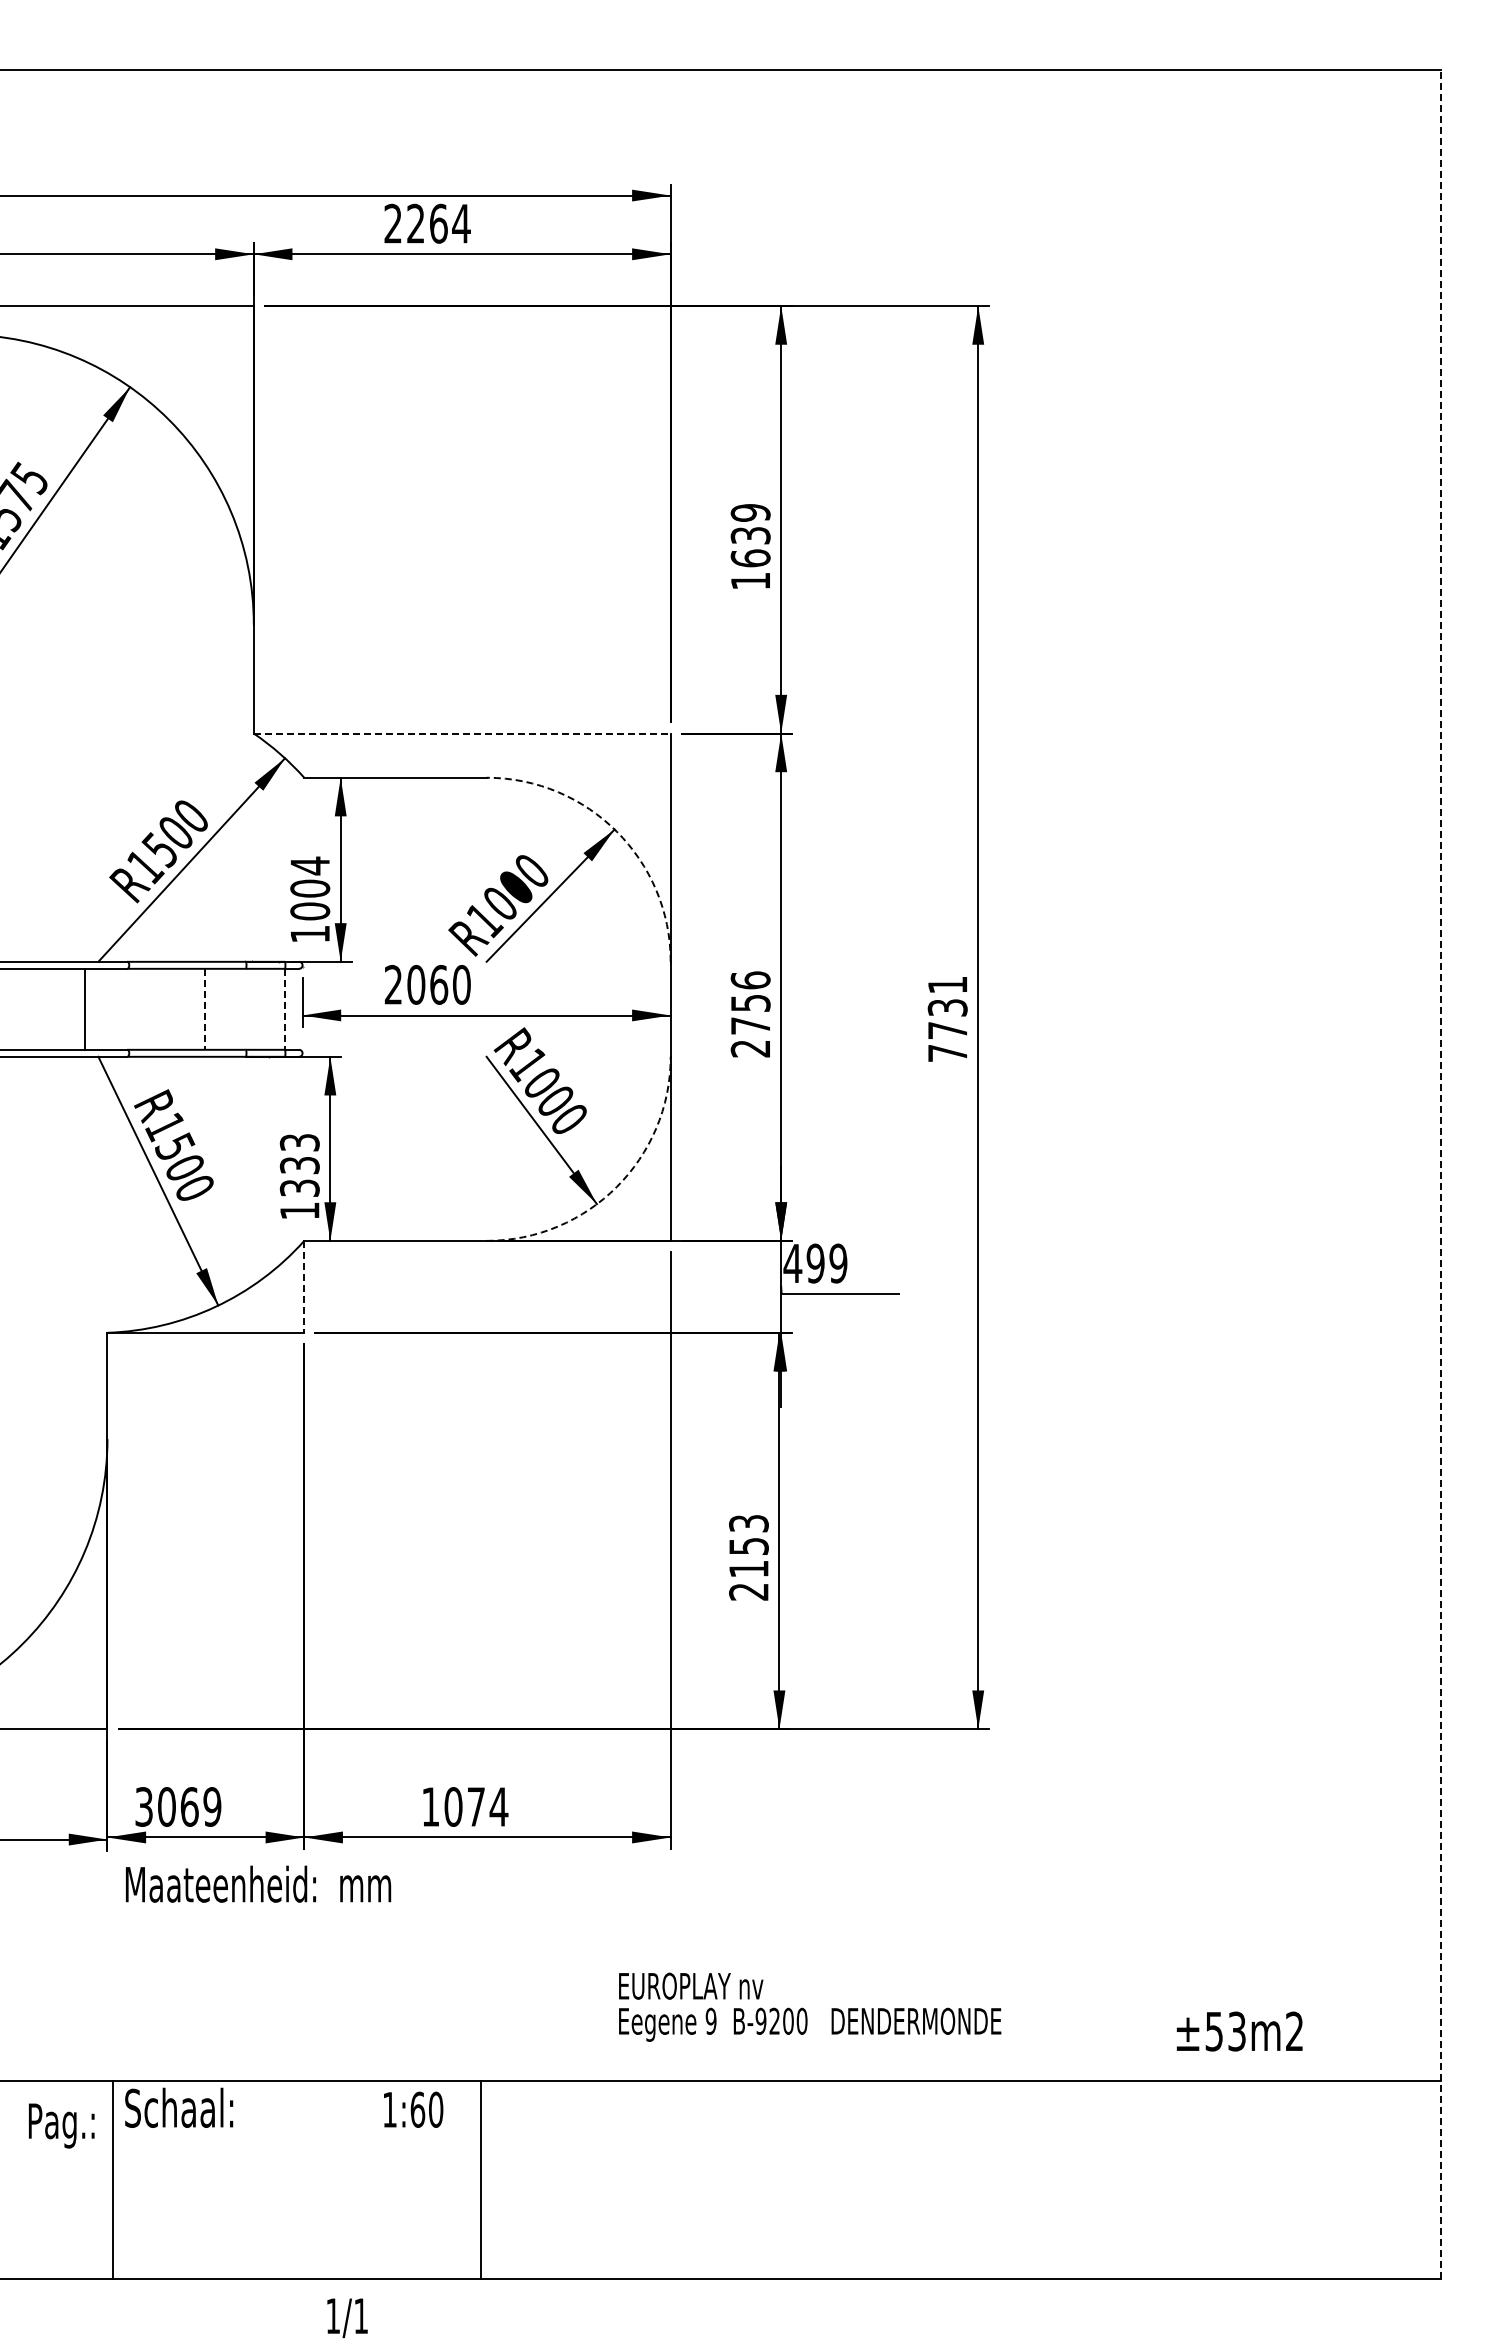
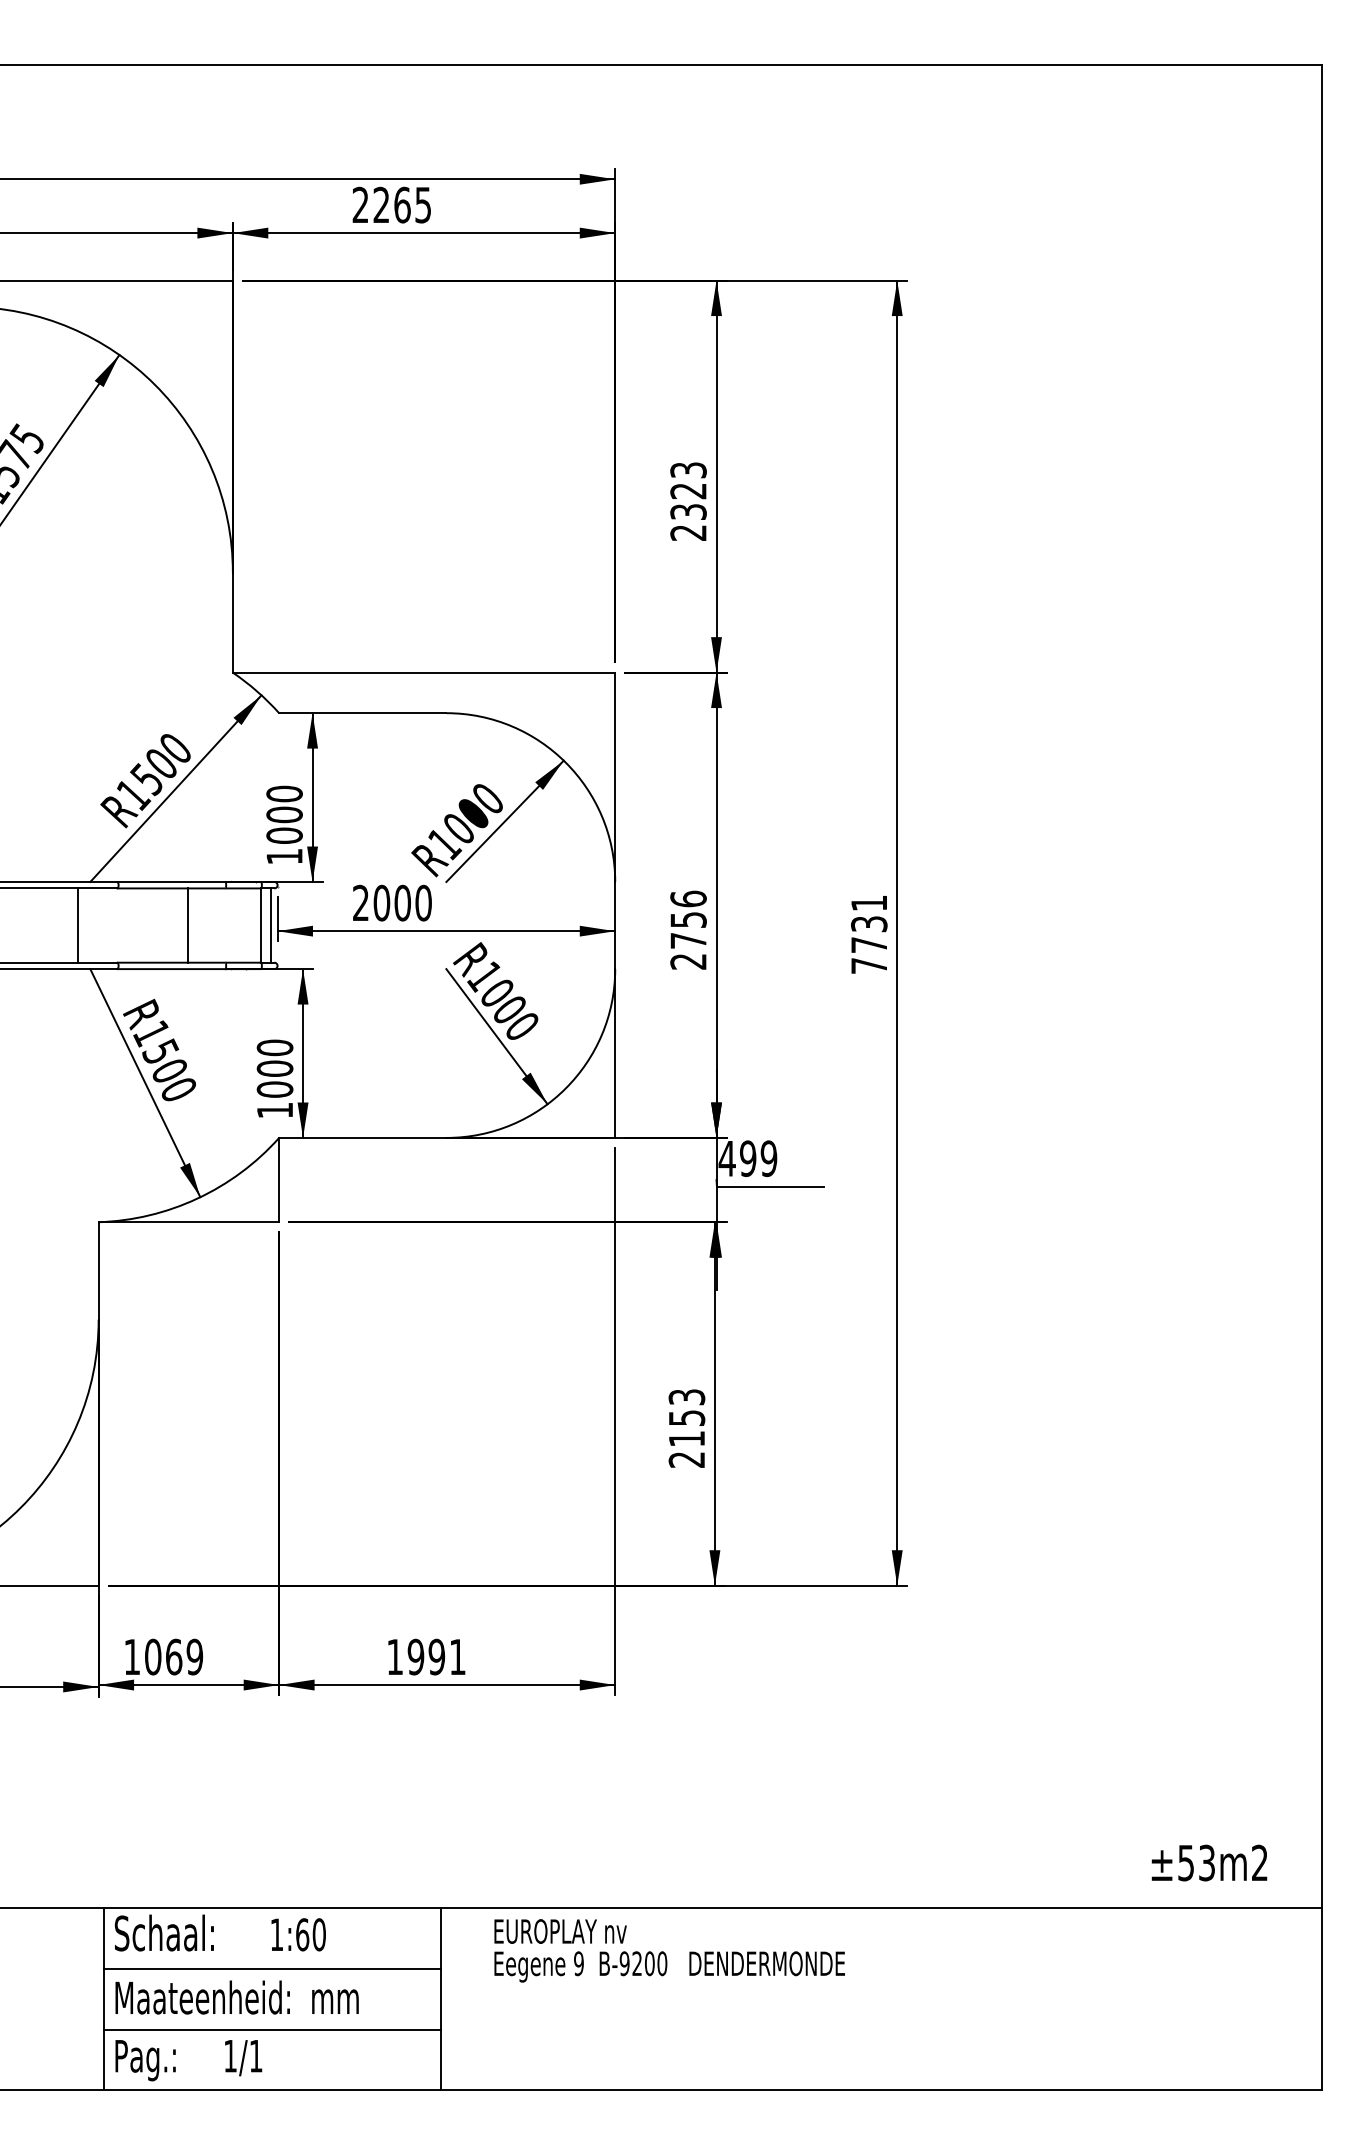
text: (461, 223) -> (423, 204), 2264 -> 2265
text: (750, 546) -> (688, 501), 1639 -> 2323
line: (462, 733) -> (424, 672), dashed -> solid
arc: (616, 831) -> (565, 762), dashed -> solid
text: (310, 865) -> (284, 793), 1004 -> 1000
text: (439, 984) -> (403, 902), 2060 -> 2000
line: (295, 1008) -> (271, 924), added
line: (204, 1009) -> (187, 925), dashed -> solid
line: (284, 1009) -> (261, 925), dashed -> solid
text: (299, 1165) -> (274, 1068), 1333 -> 1000
line: (1441, 1174) -> (1322, 1077), dashed -> solid
arc: (616, 1186) -> (565, 1088), dashed -> solid
line: (304, 1286) -> (279, 1179), dashed -> solid
text: (143, 1806) -> (131, 1656), 3069 -> 1069
text: (476, 1806) -> (437, 1656), 1074 -> 1991
text: (258, 1883) -> (237, 1996), moved
text: (810, 2006) -> (670, 1950), moved
text: (1239, 2031) -> (1209, 1862), moved
text: (413, 2109) -> (298, 1934), moved
text: (61, 2125) -> (145, 2060), moved
line: (297, 2146) -> (272, 1968), added
line: (297, 2213) -> (272, 2029), added
text: (347, 2318) -> (243, 2058), moved

